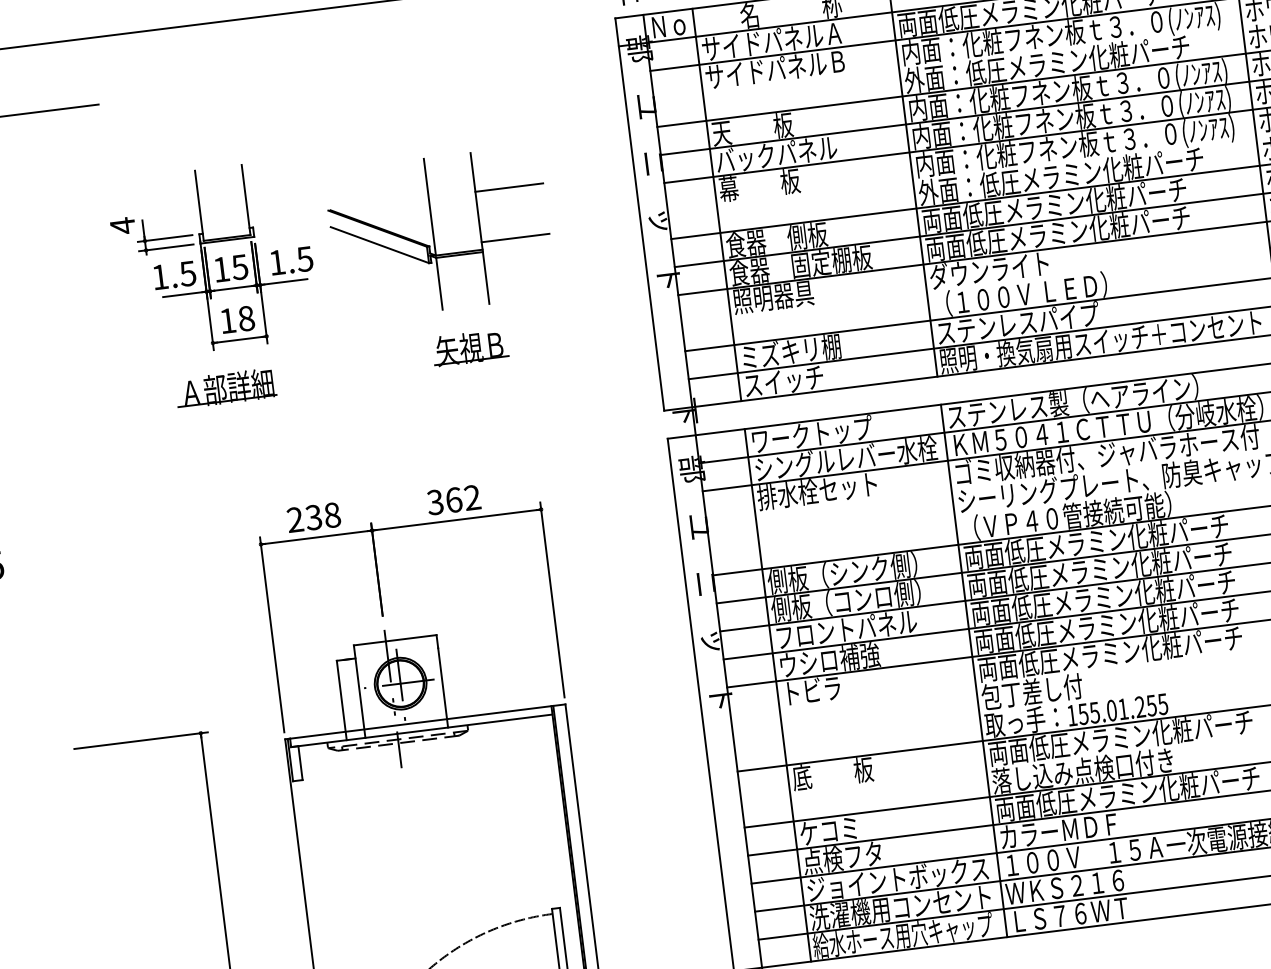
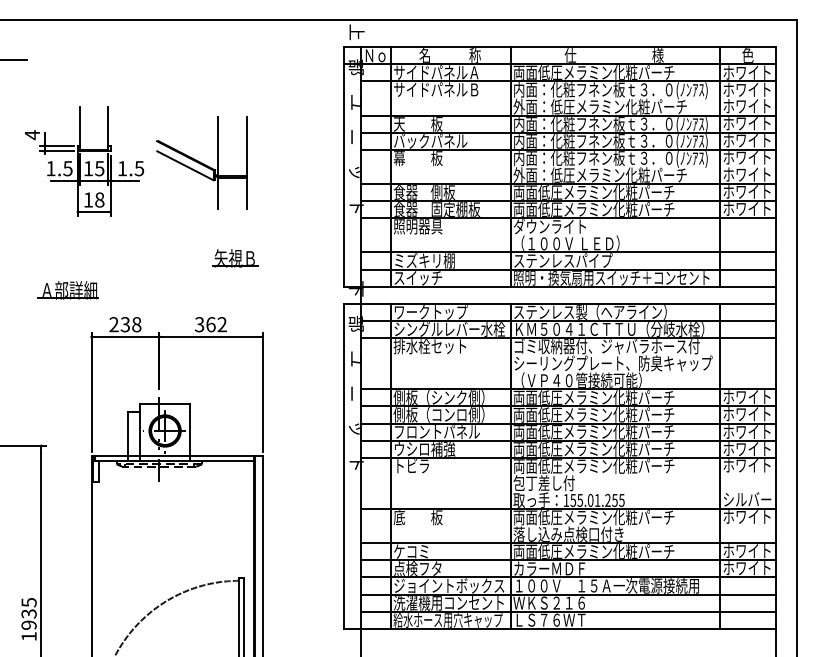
line: (509, 186) -> (267, 140), removed
line: (515, 237) -> (267, 171), removed
part: (470, 348) -> (235, 258), moved
part: (224, 388) -> (67, 290), moved

